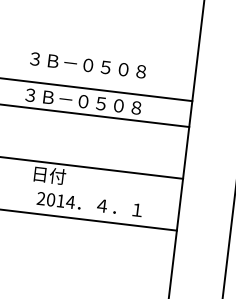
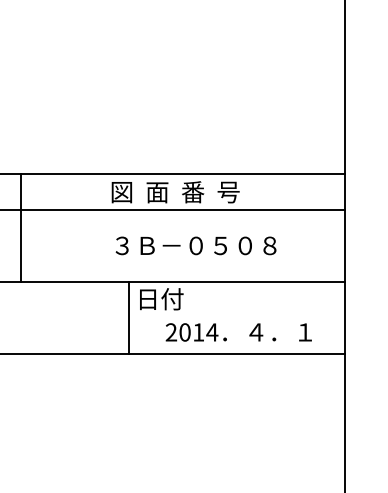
text: (87, 65) -> (195, 245), moved
text: (82, 101) -> (193, 192), ３Ｂ－０５０８ -> 図  面  番  号
line: (25, 185) -> (129, 317), added
text: (89, 204) -> (238, 332), moved

